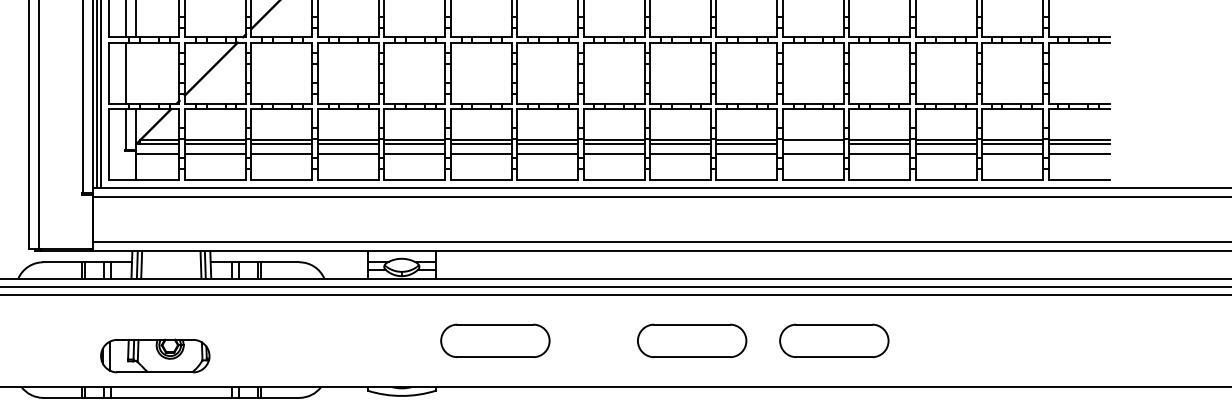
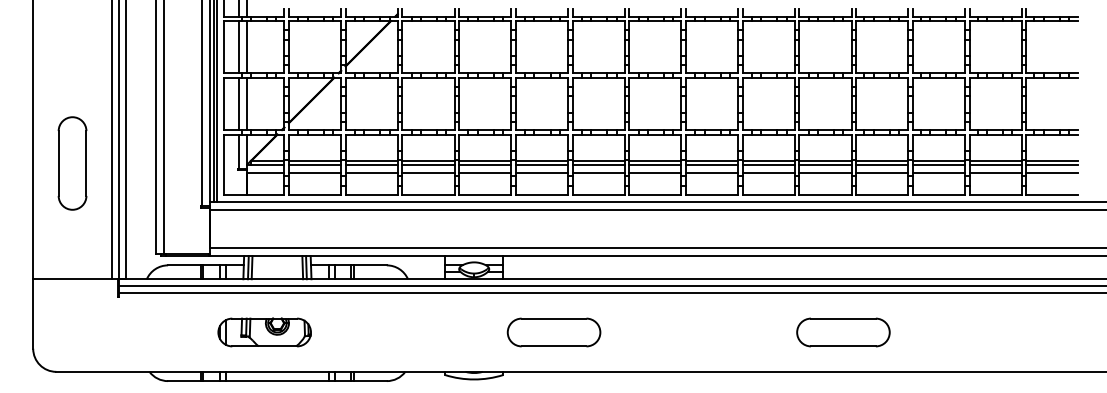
line: (136, 72) -> (247, 103), added
line: (813, 144) -> (825, 164), added
part: (691, 340) -> (721, 332), removed
part: (155, 356) -> (264, 332), moved

